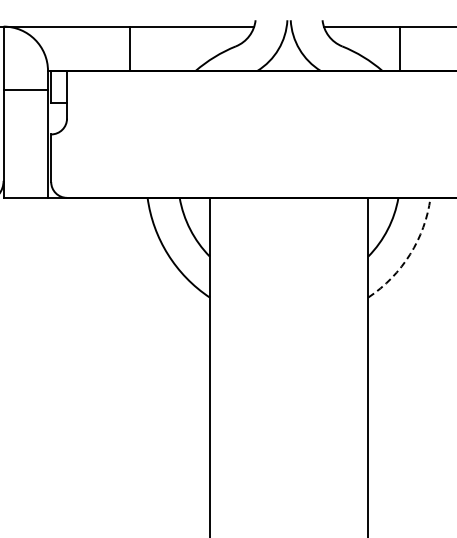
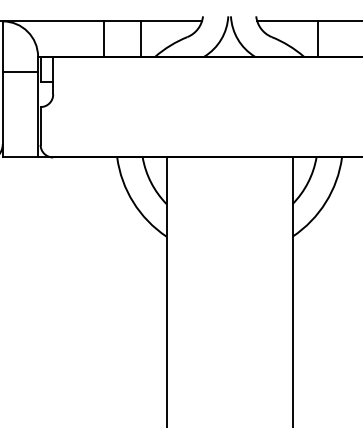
line: (178, 48) -> (141, 38), added
arc: (410, 254) -> (326, 202), dashed -> solid

